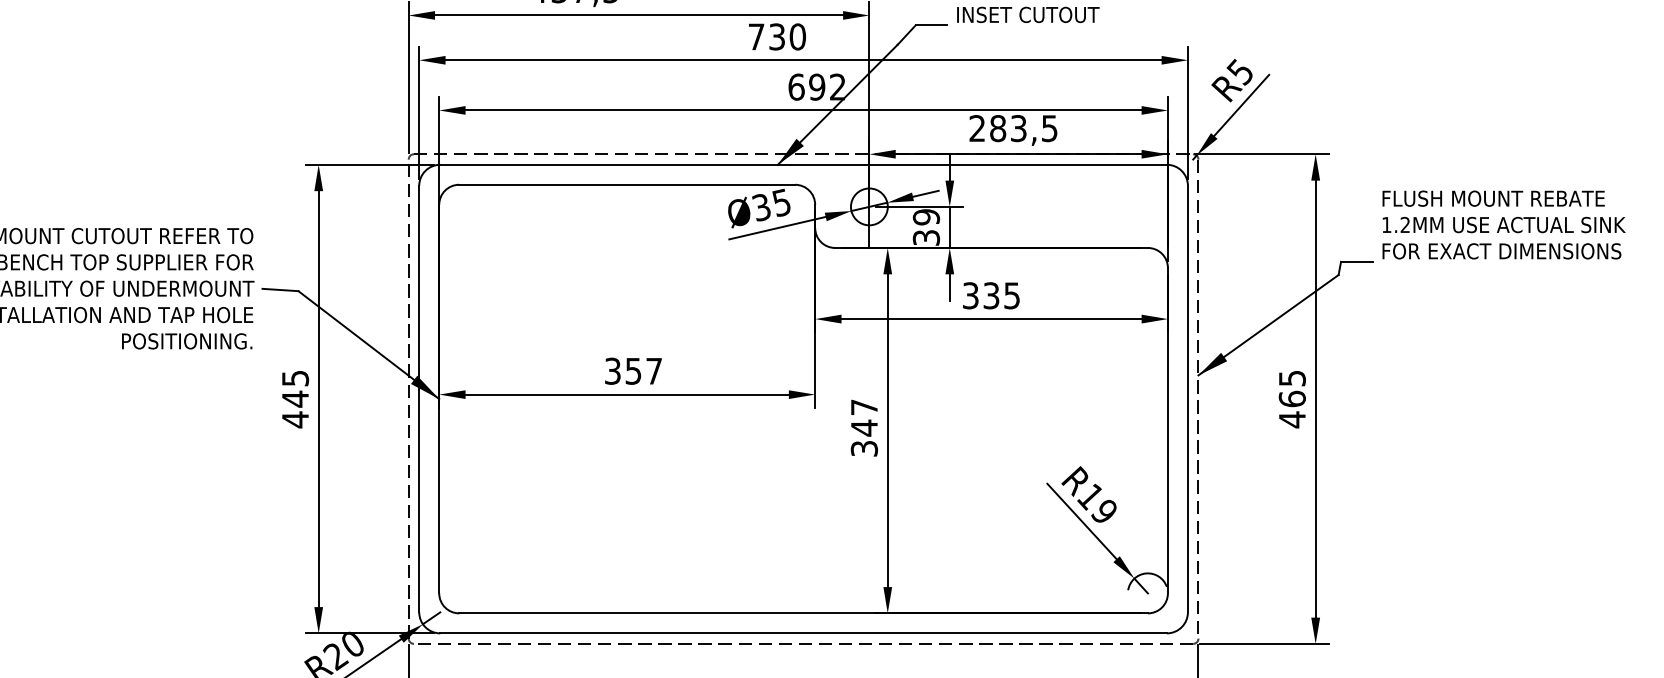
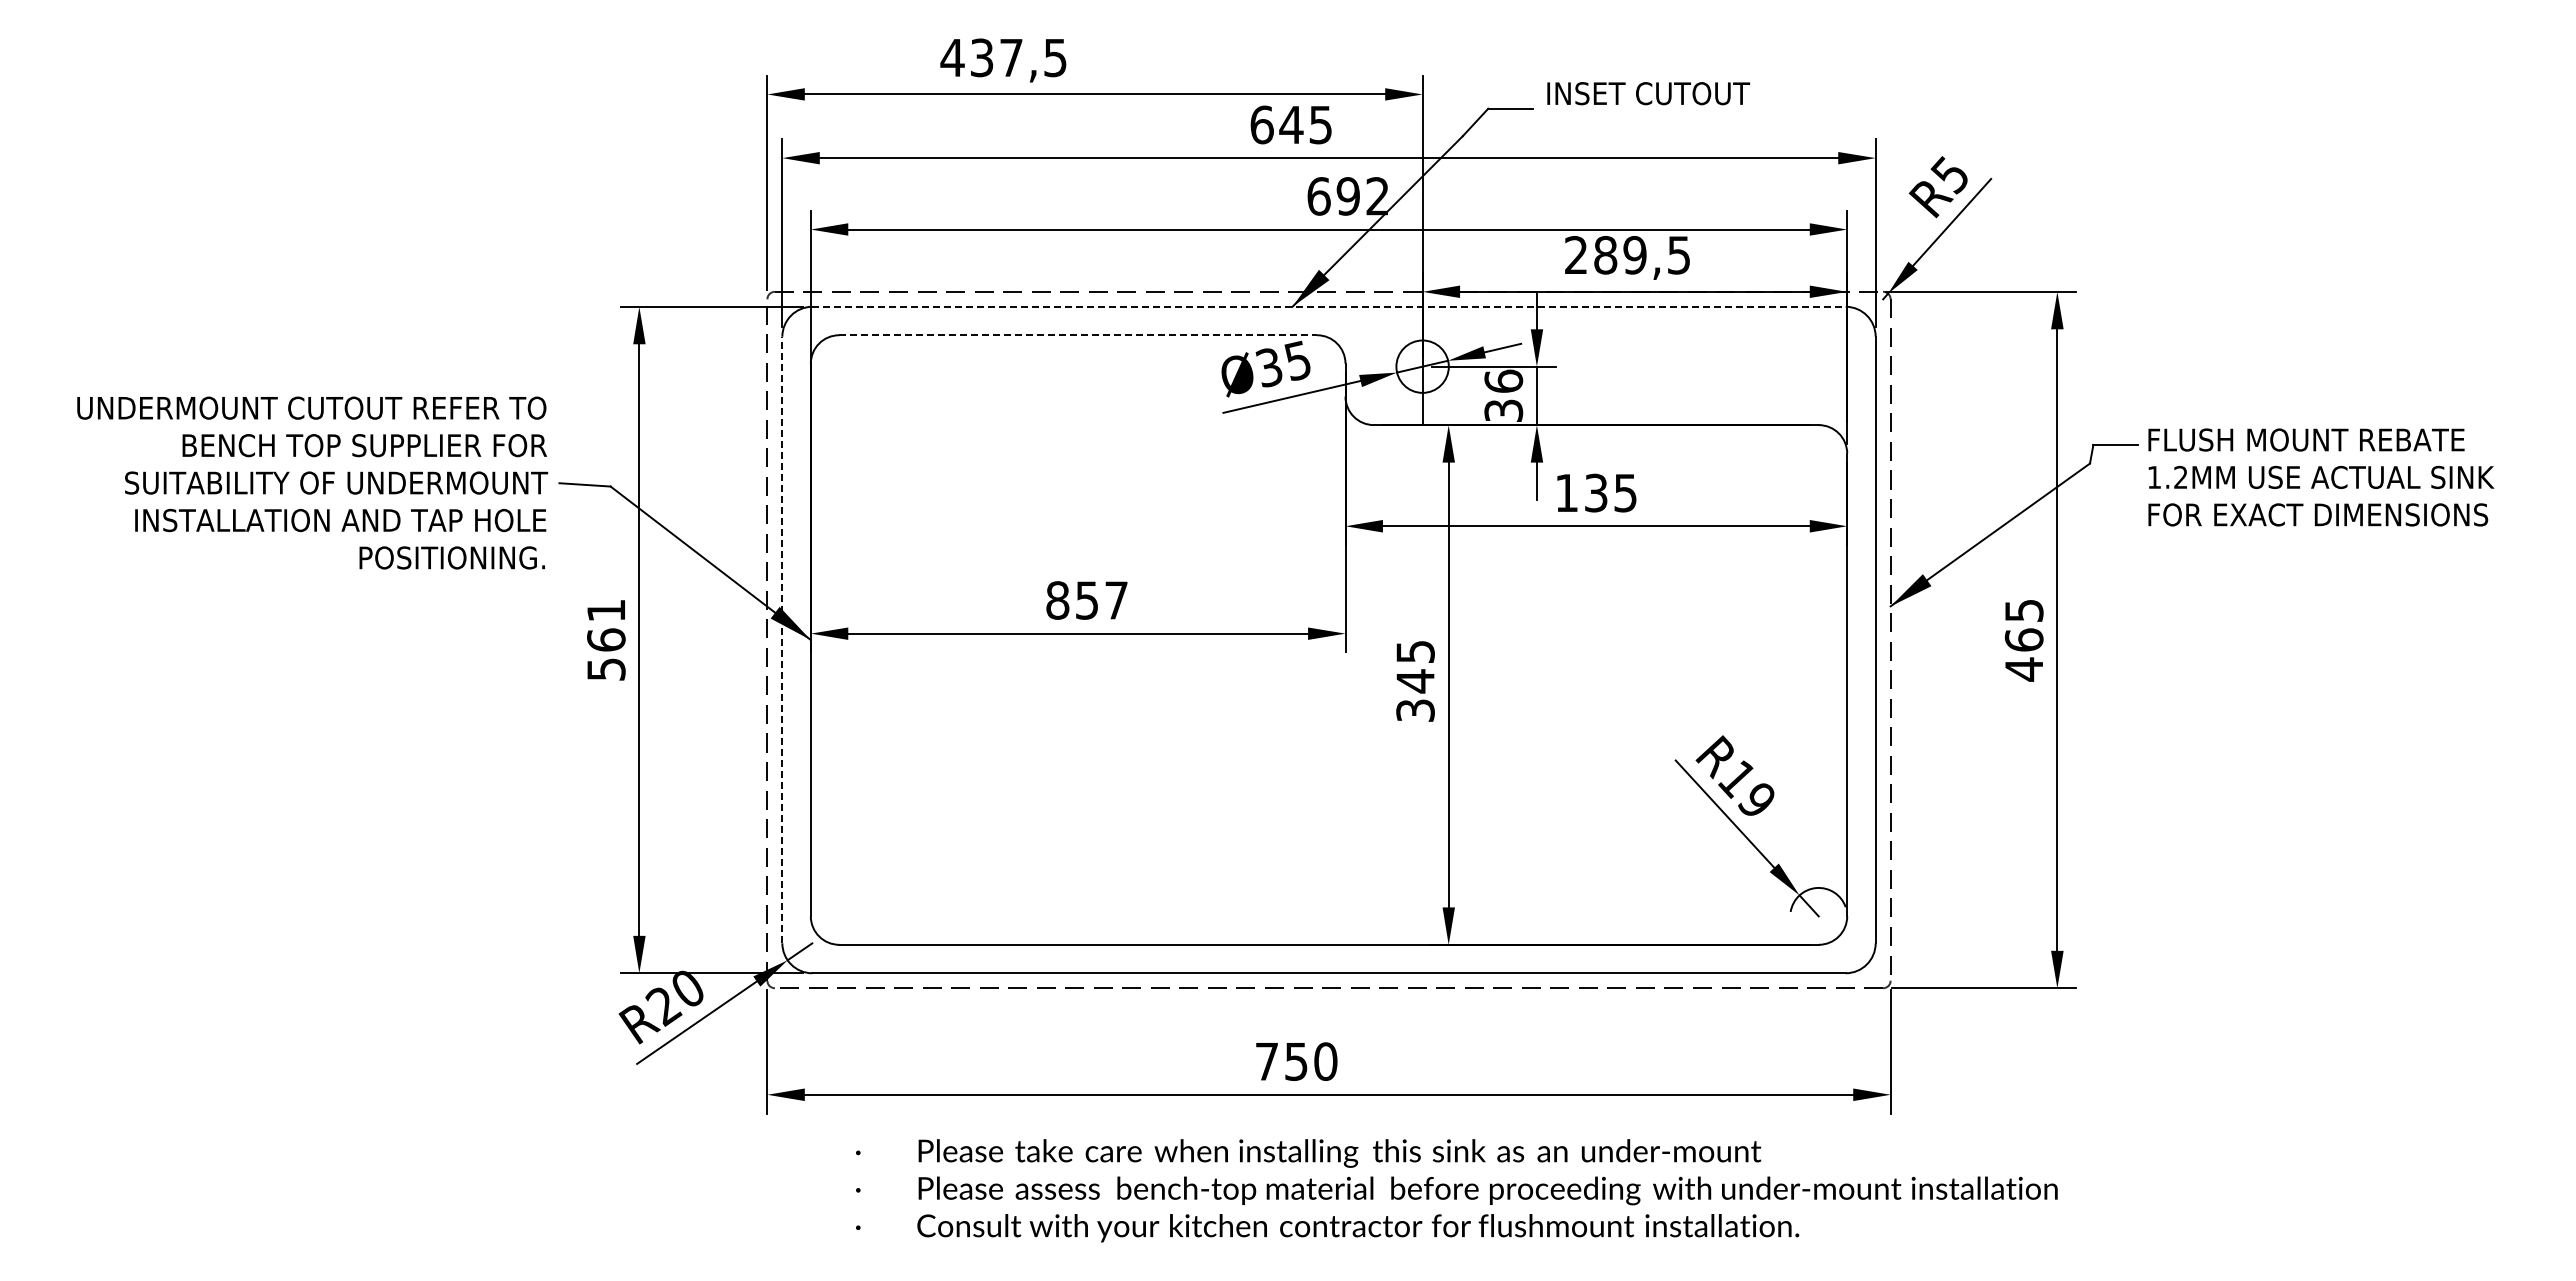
text: (777, 36) -> (1291, 124), 730 -> 645
text: (1018, 128) -> (1634, 255), 283,5 -> 289,5
line: (803, 164) -> (1329, 306), solid -> dashed
line: (627, 184) -> (1078, 335), solid -> dashed
text: (926, 217) -> (1503, 381), 39 -> 36
text: (1504, 225) -> (2321, 477), moved
text: (970, 295) -> (1566, 492), 335 -> 135
text: (612, 371) -> (1057, 600), 357 -> 857
line: (419, 398) -> (782, 639), solid -> dashed
text: (295, 399) -> (606, 640), 445 -> 561
text: (864, 407) -> (1415, 651), 347 -> 345

